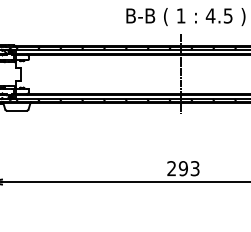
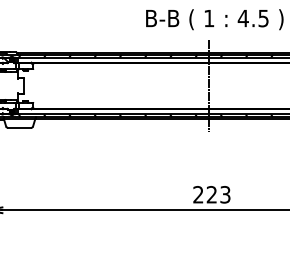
text: (183, 168) -> (211, 194), 293 -> 223

